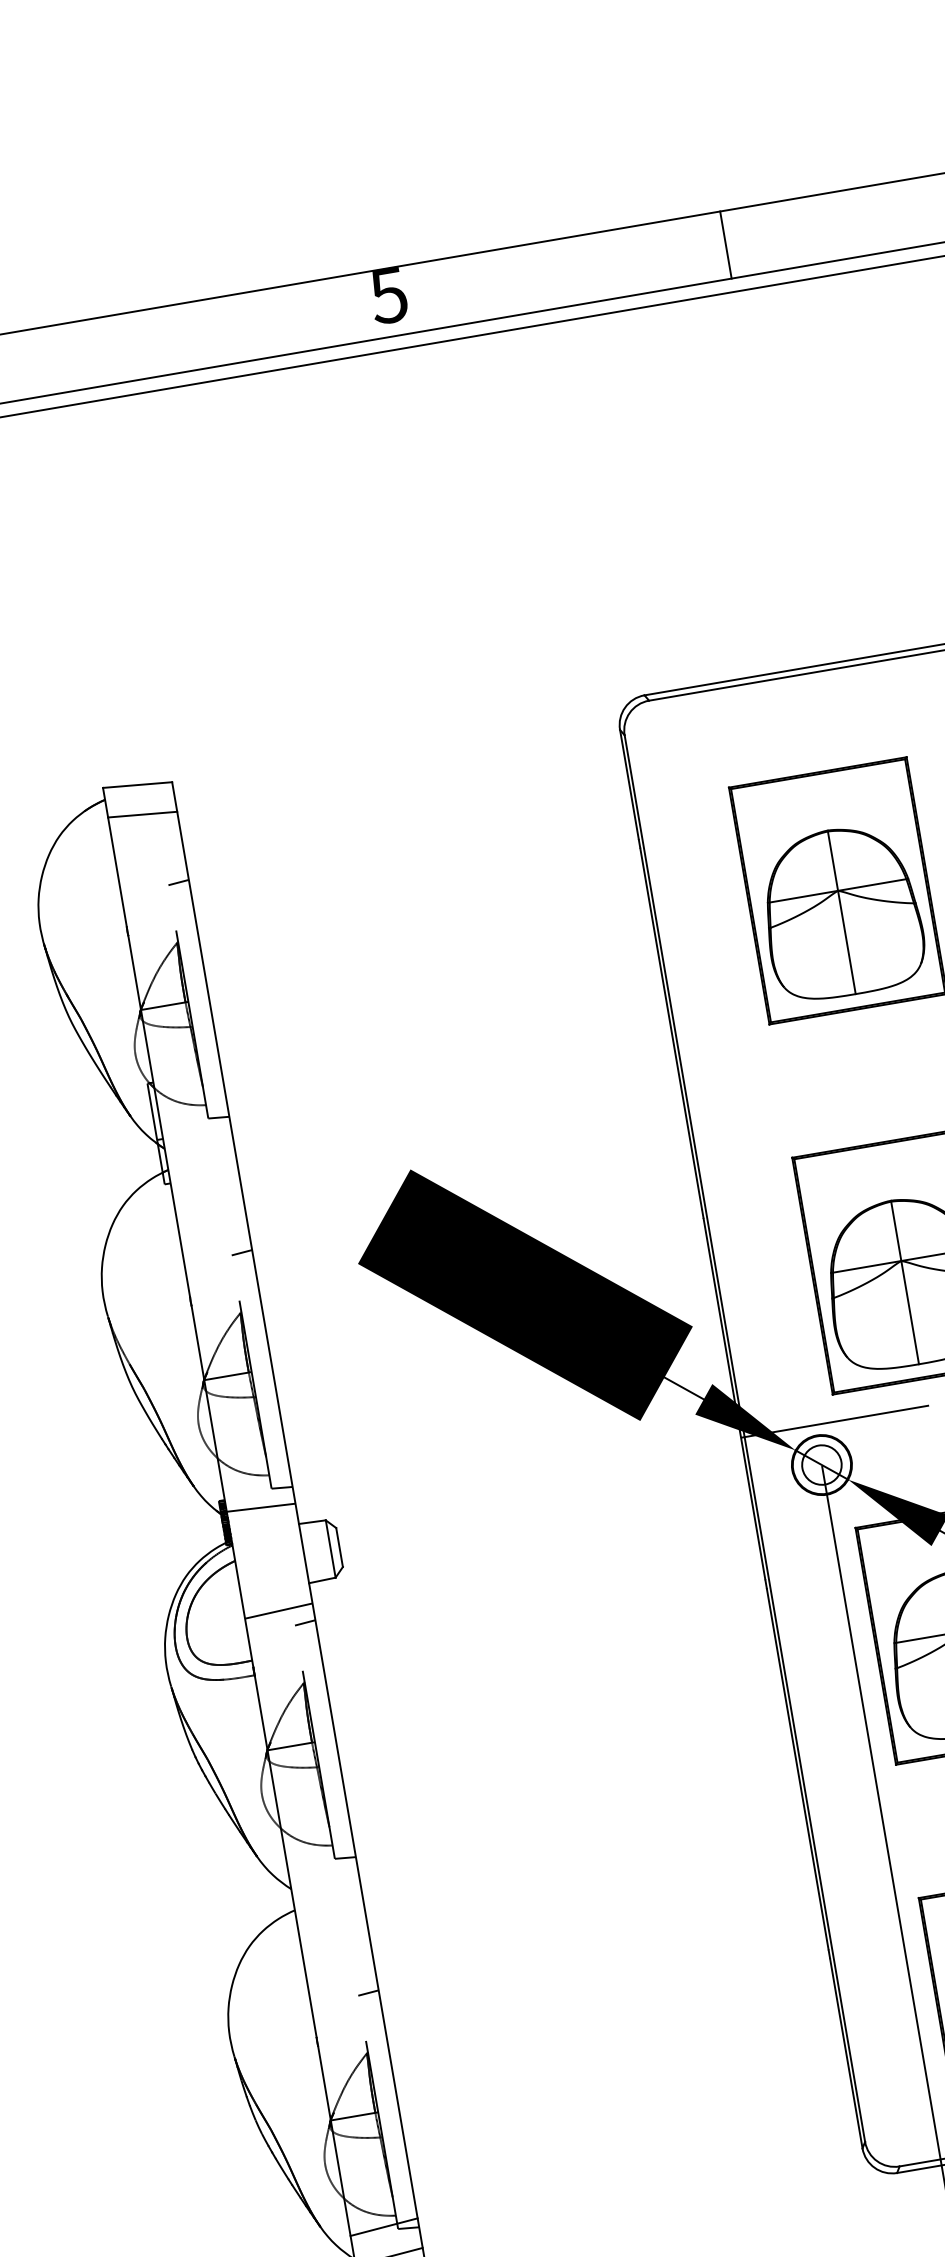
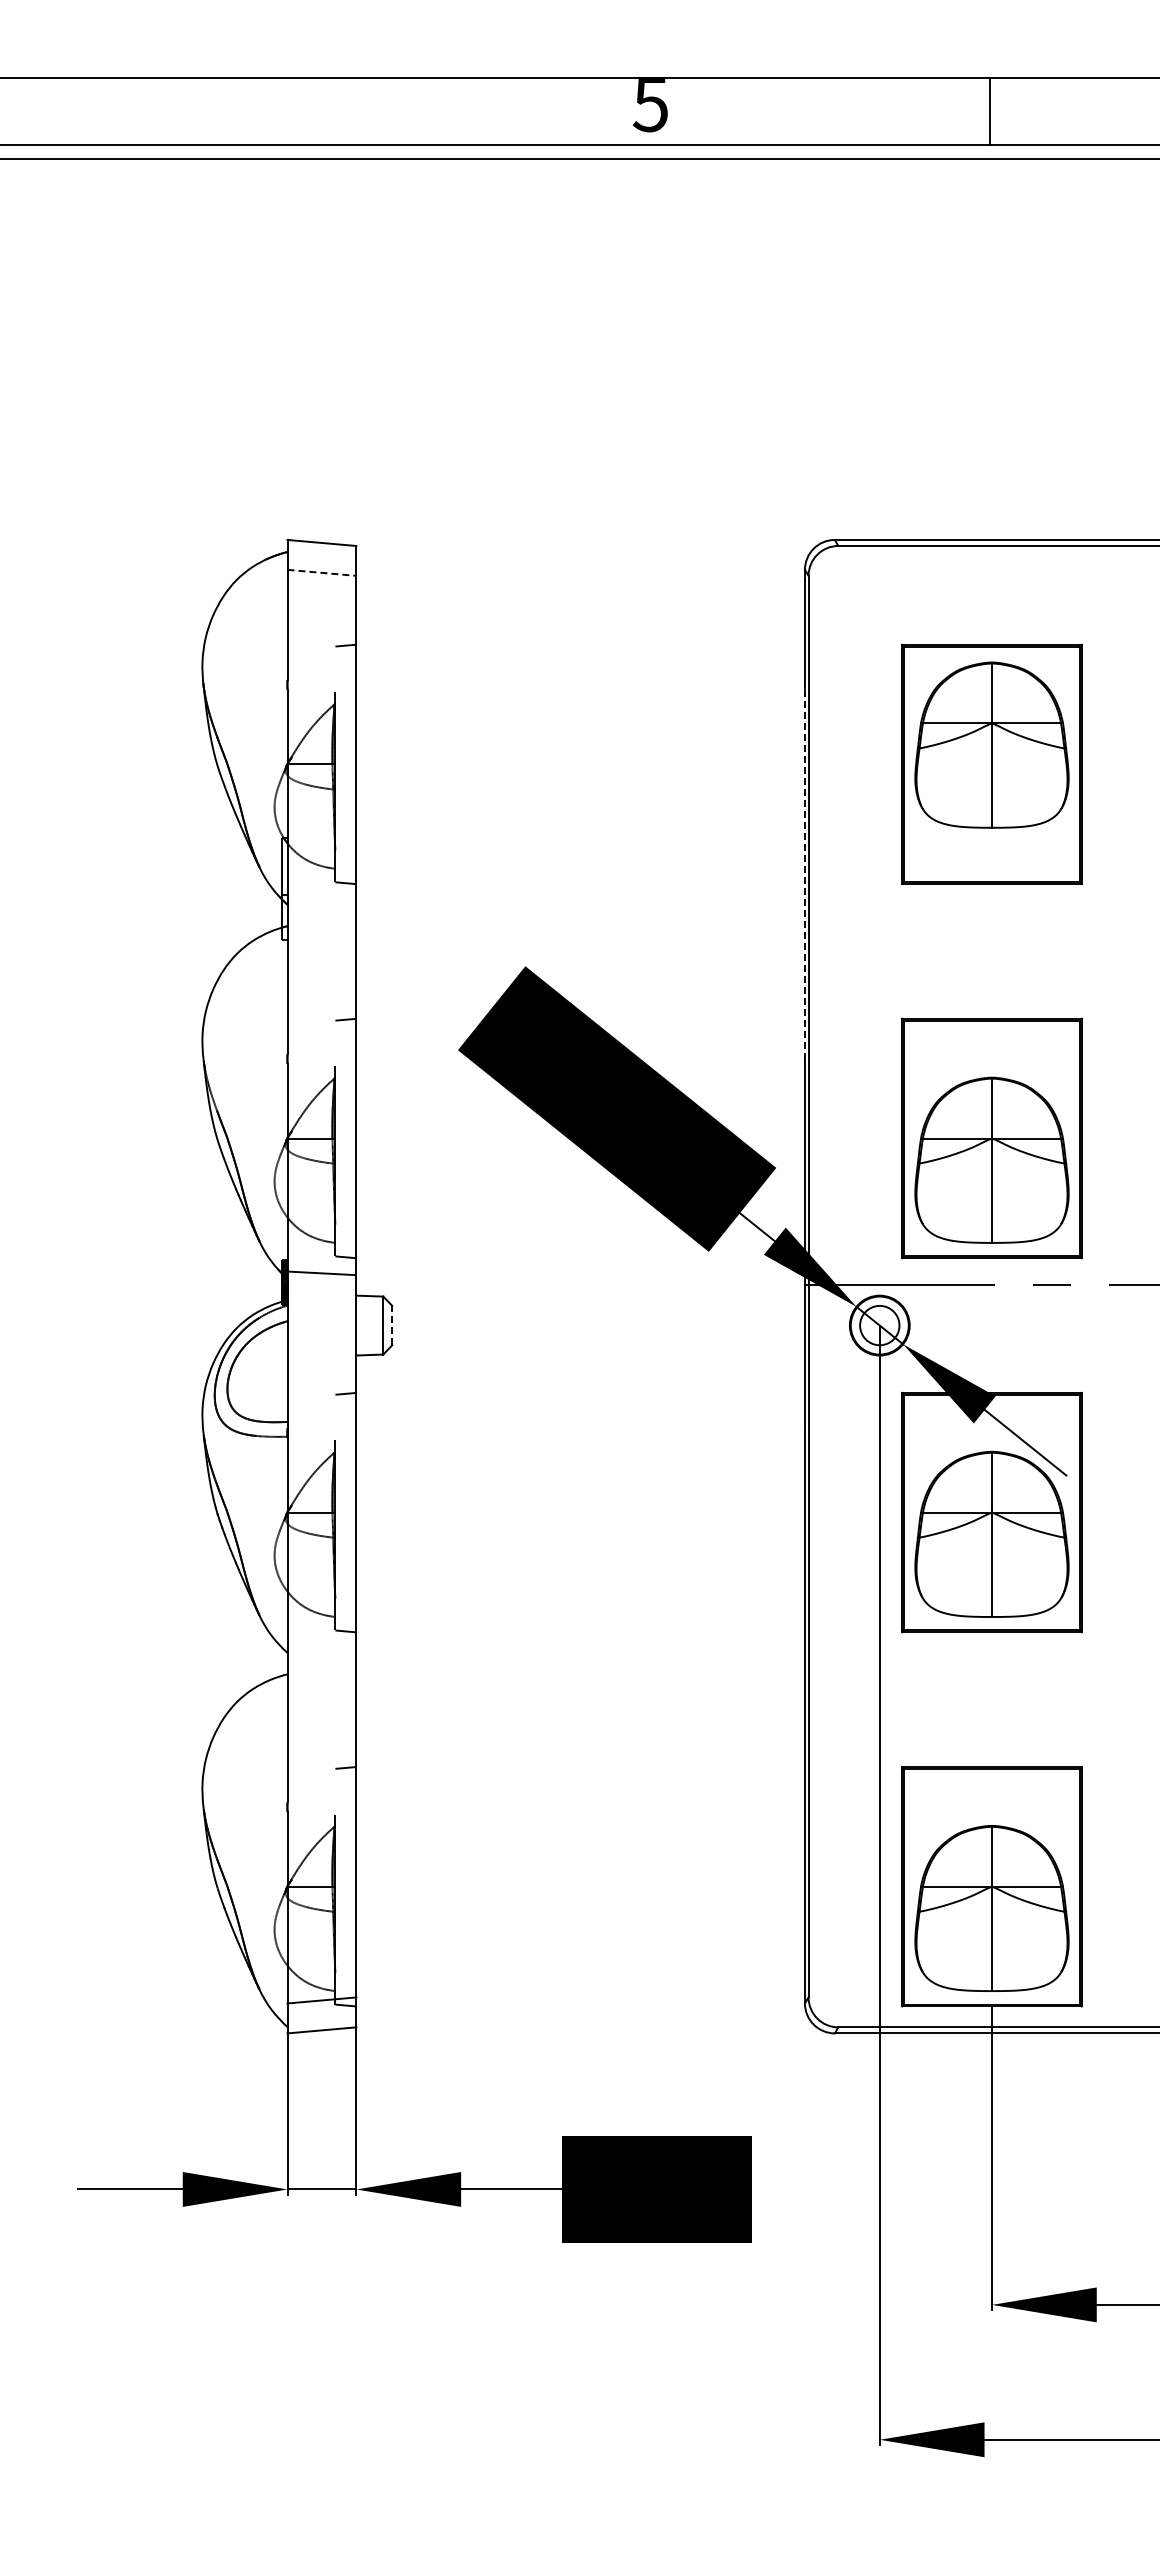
line: (142, 814) -> (321, 572), solid -> dashed
part: (841, 911) -> (991, 744), moved
line: (670, 1029) -> (804, 872), solid -> dashed
line: (339, 1547) -> (392, 1325), solid -> dashed
line: (278, 1610) -> (321, 1377), removed

